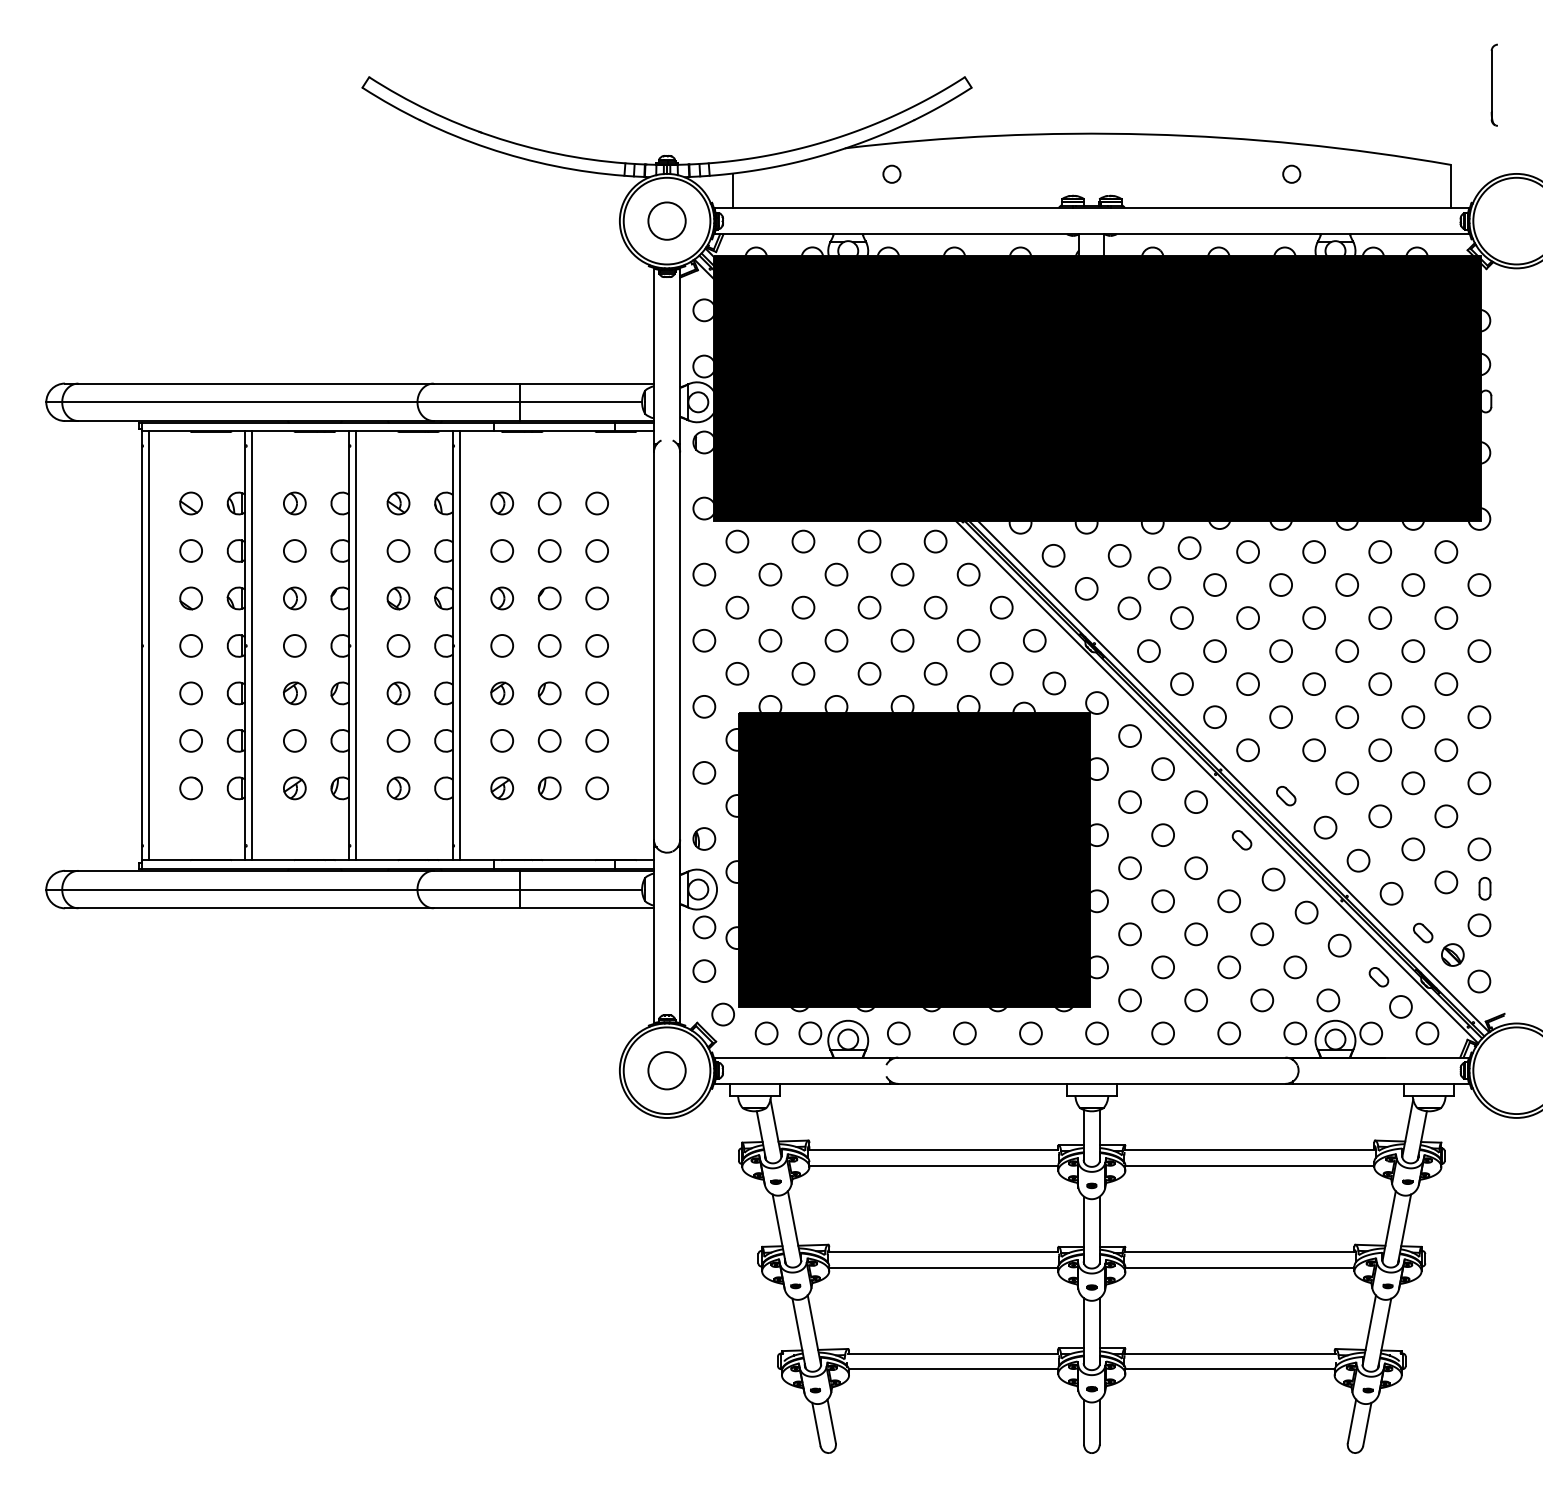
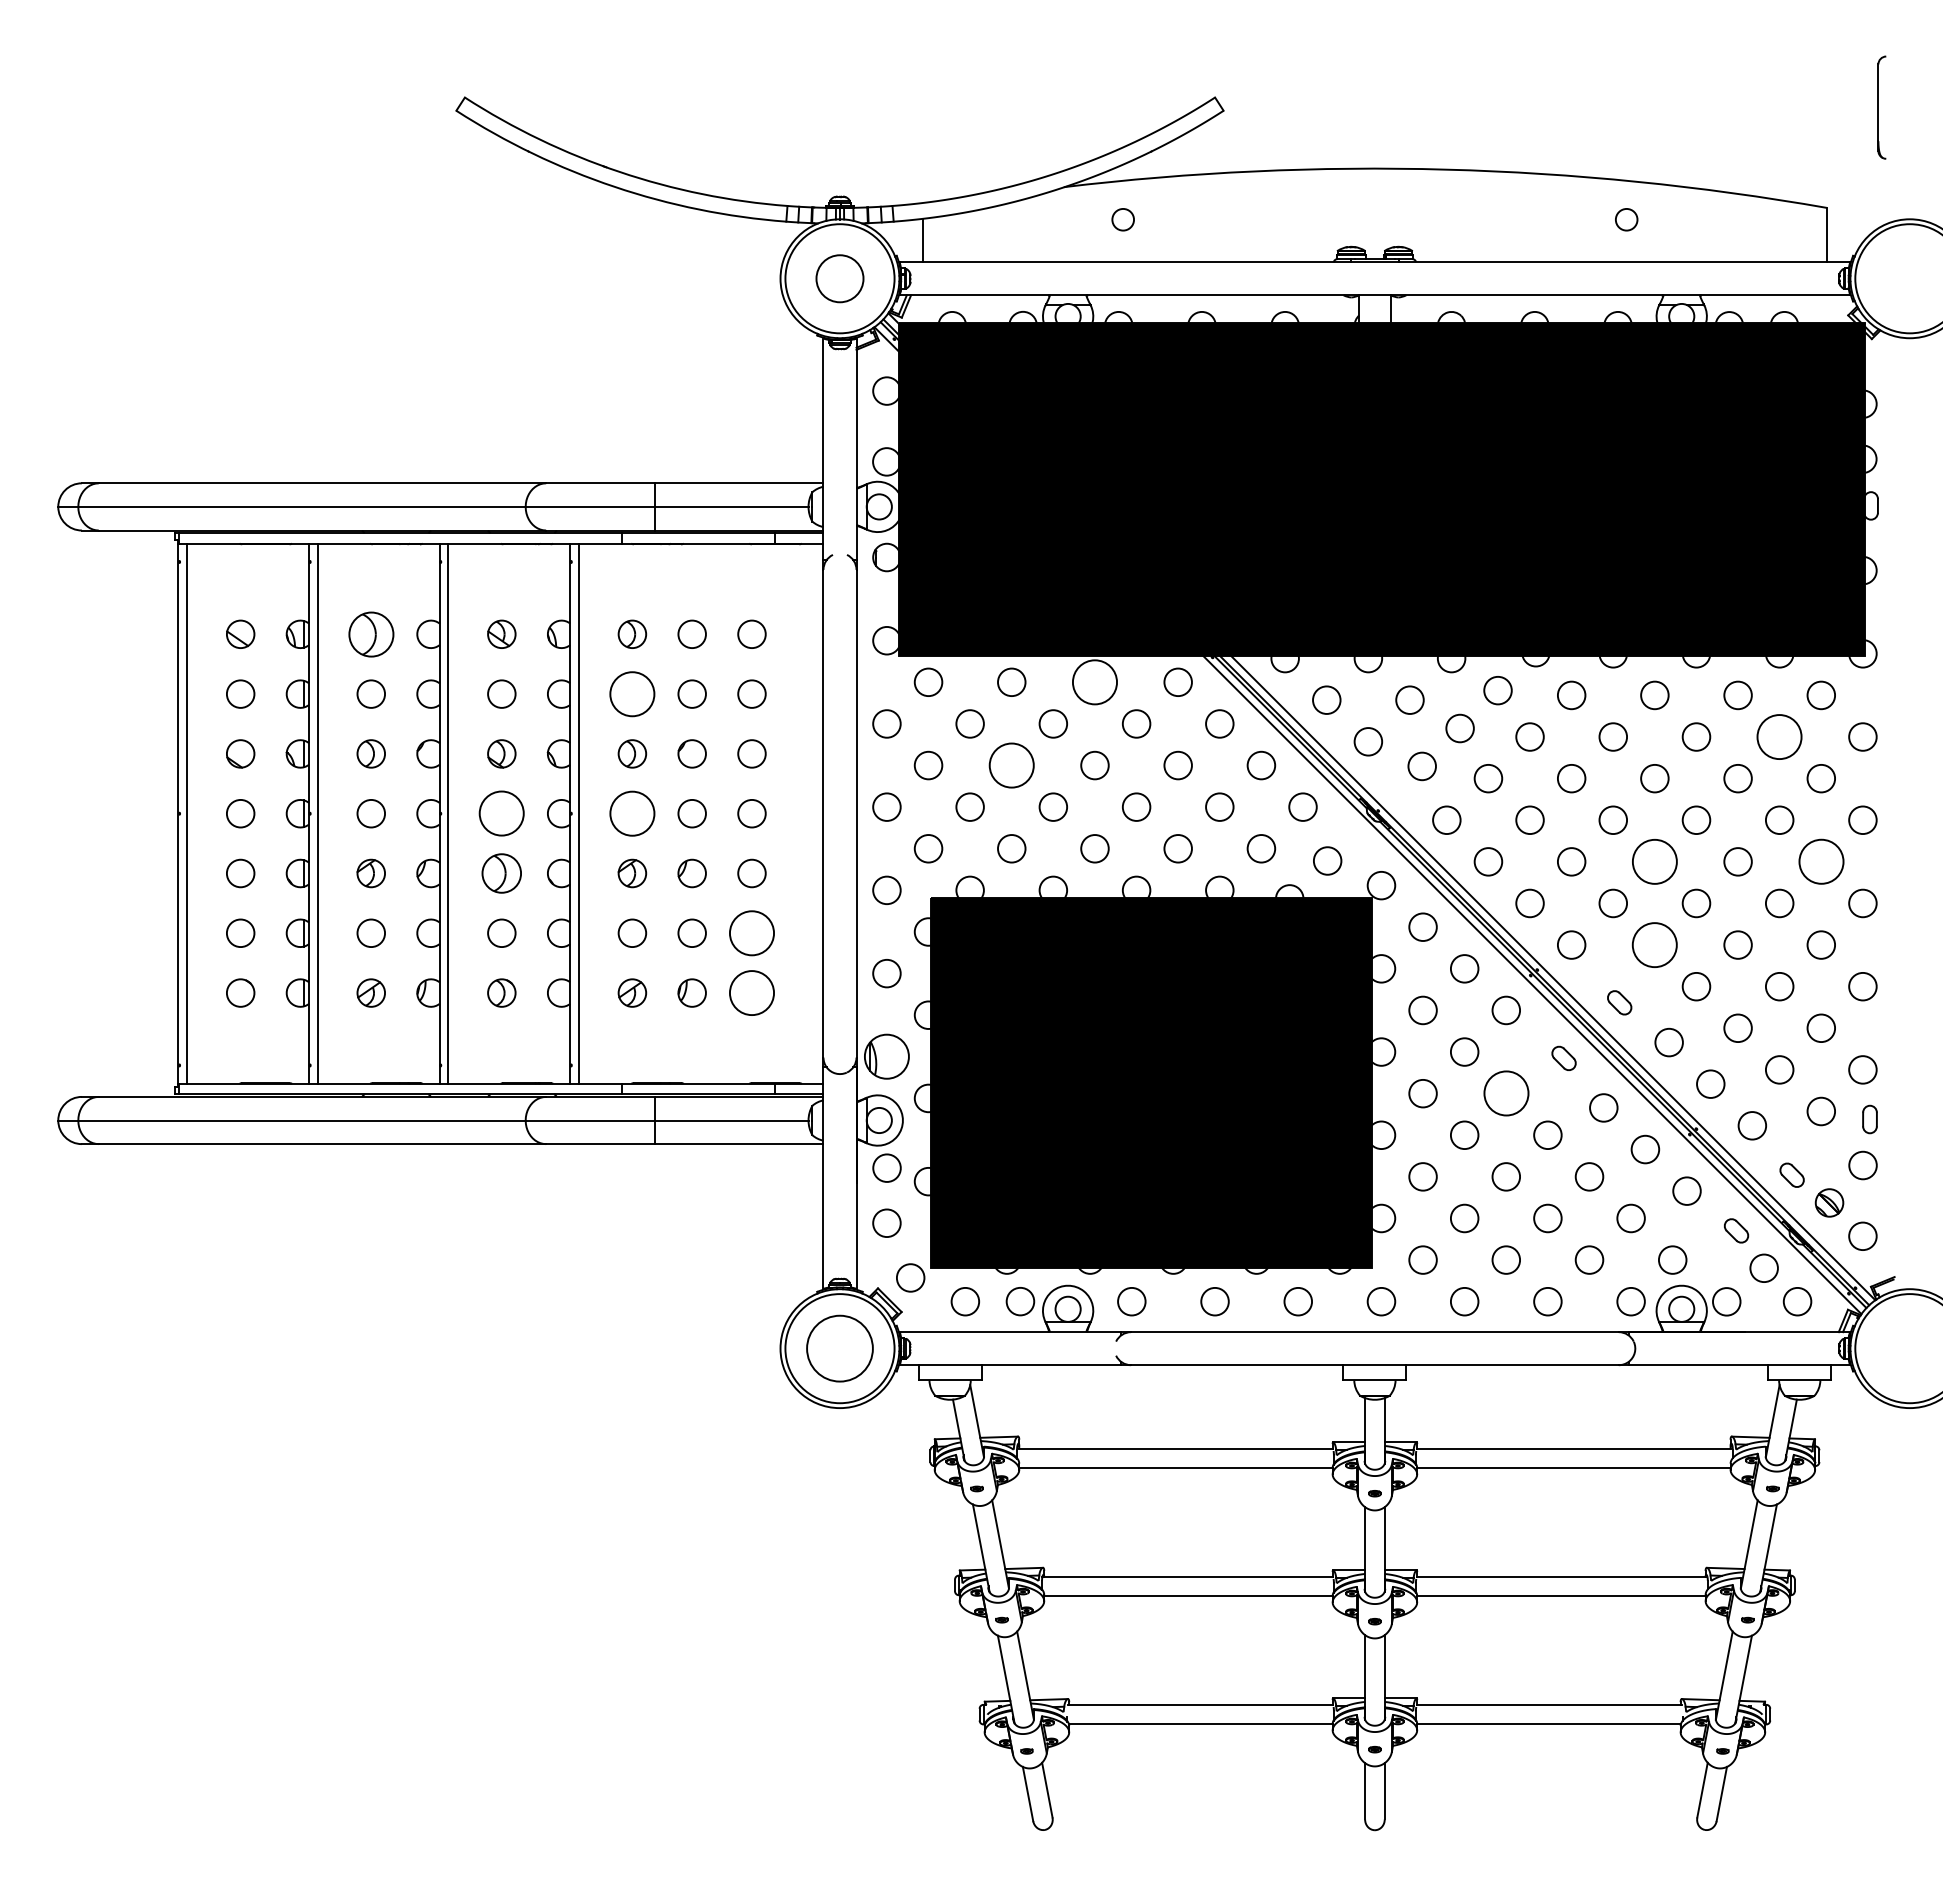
part: (294, 502) -> (370, 633), size x1.6
circle: (869, 541) -> (1094, 682), size x1.6
circle: (502, 550) -> (632, 693), size x1.6
circle: (1413, 584) -> (1779, 736), size x1.6
circle: (803, 607) -> (1011, 765), size x1.6
circle: (398, 645) -> (501, 813), size x1.6
circle: (502, 645) -> (632, 813), size x1.6
circle: (1313, 683) -> (1654, 861), size x1.6
circle: (1445, 683) -> (1820, 861), size x1.6
part: (398, 693) -> (501, 873), size x1.4
circle: (596, 741) -> (751, 933), size x1.6
circle: (1313, 749) -> (1654, 944), size x1.6
circle: (596, 787) -> (751, 992), size x1.6
part: (704, 838) -> (886, 1056), size x1.6
circle: (1195, 868) -> (1505, 1093), size x1.6
circle: (666, 1070) -> (839, 1348), size x1.4

